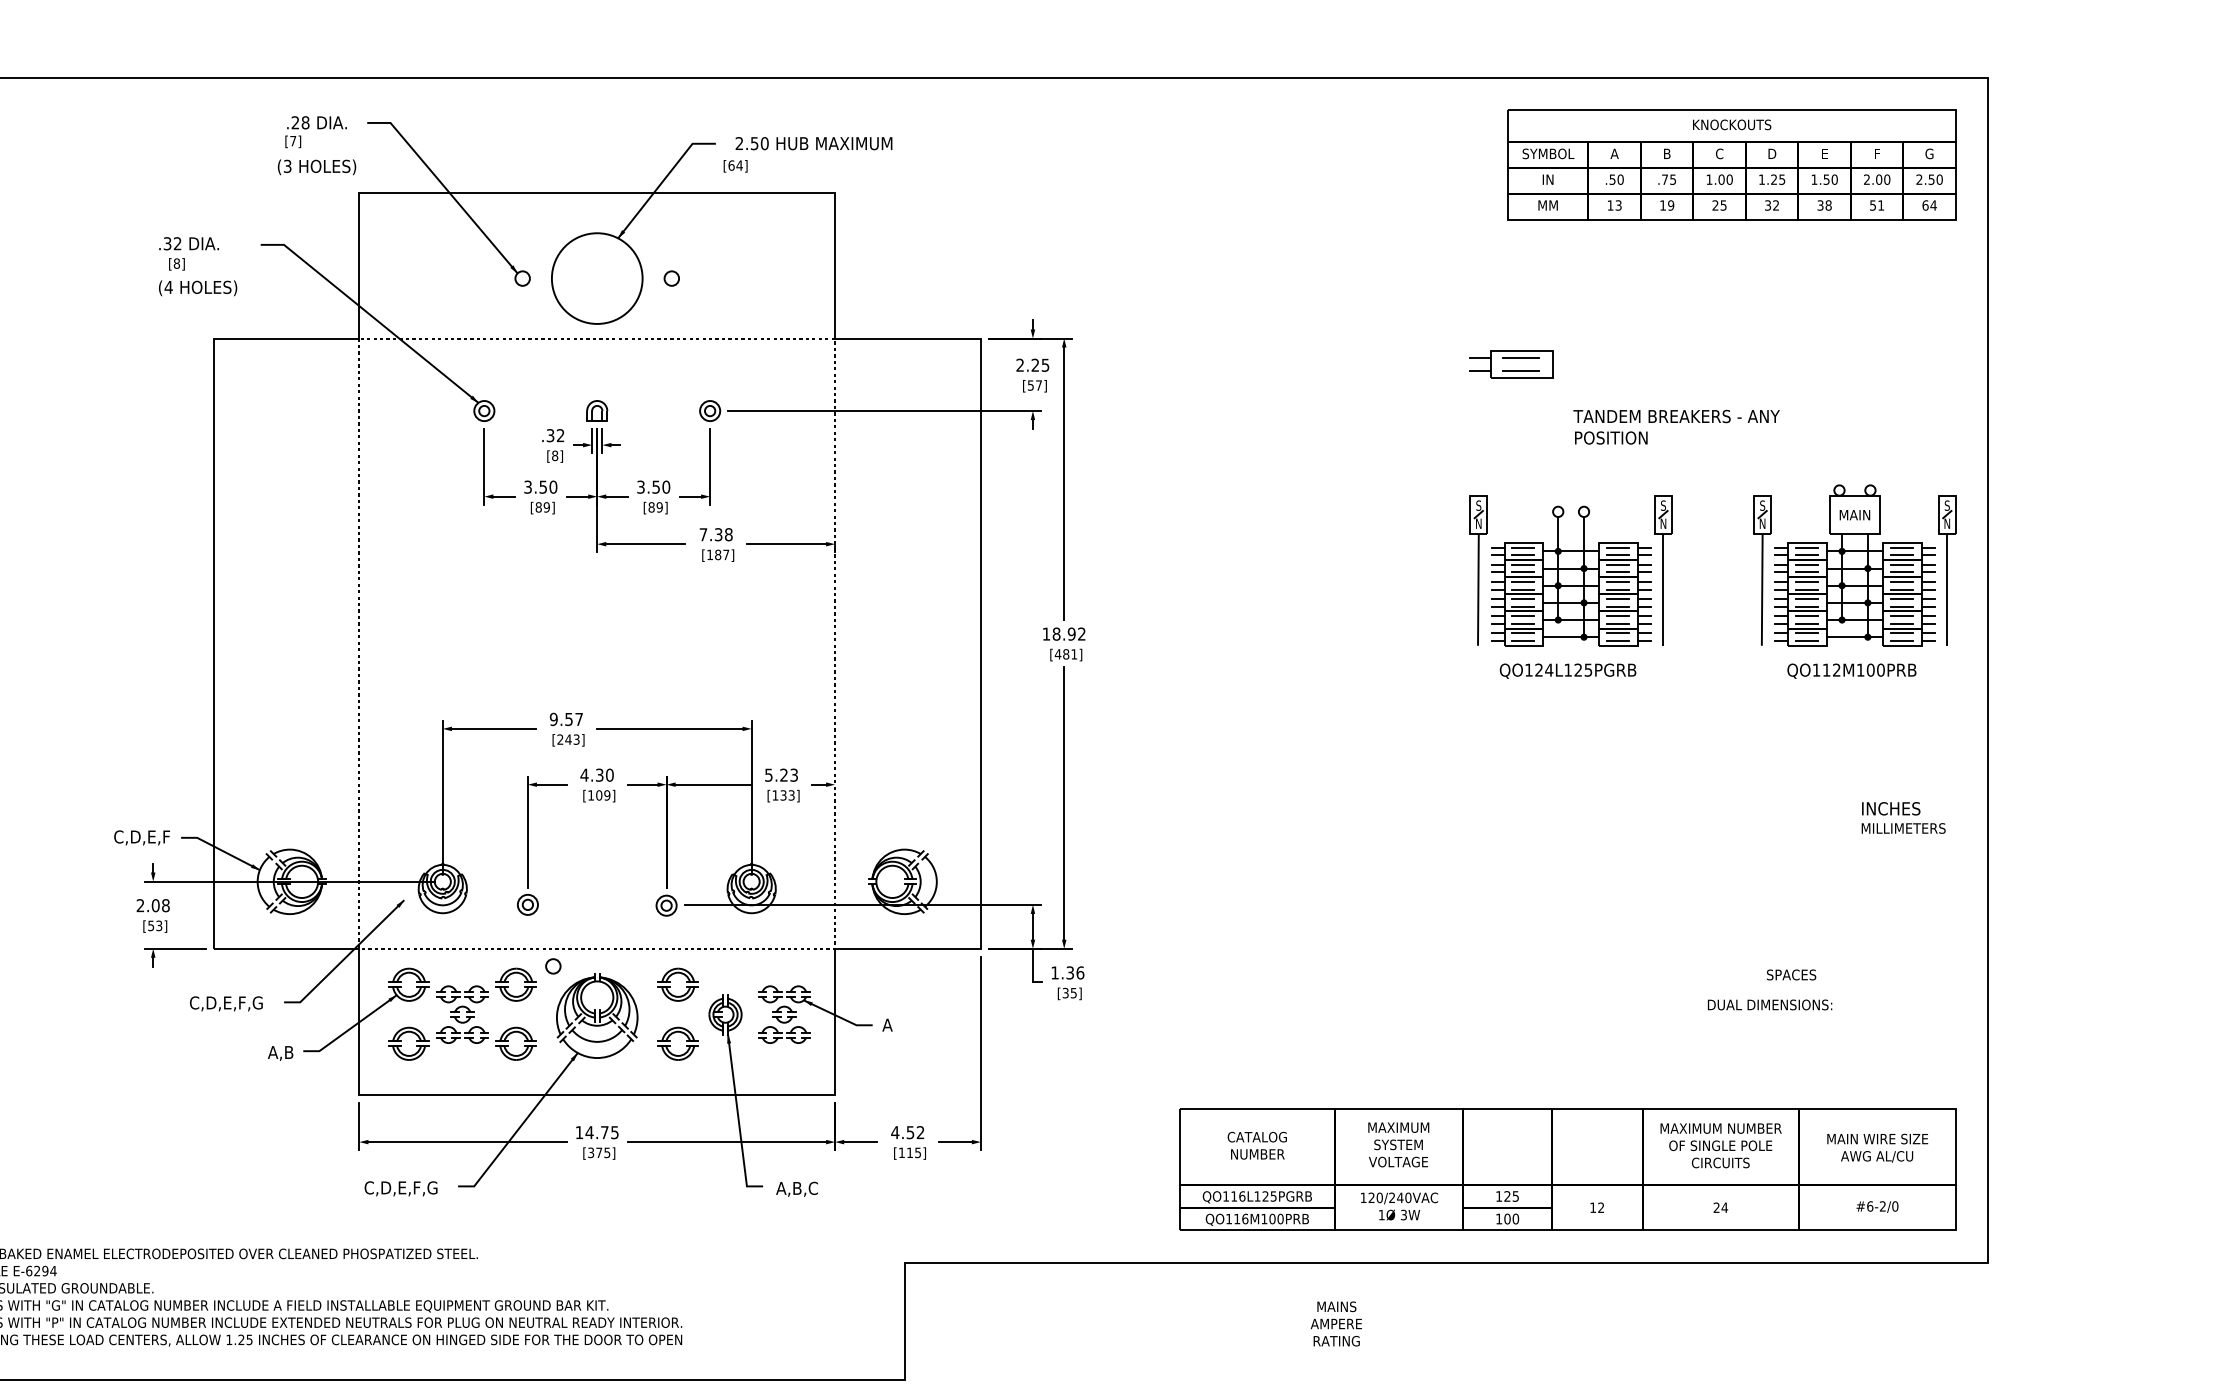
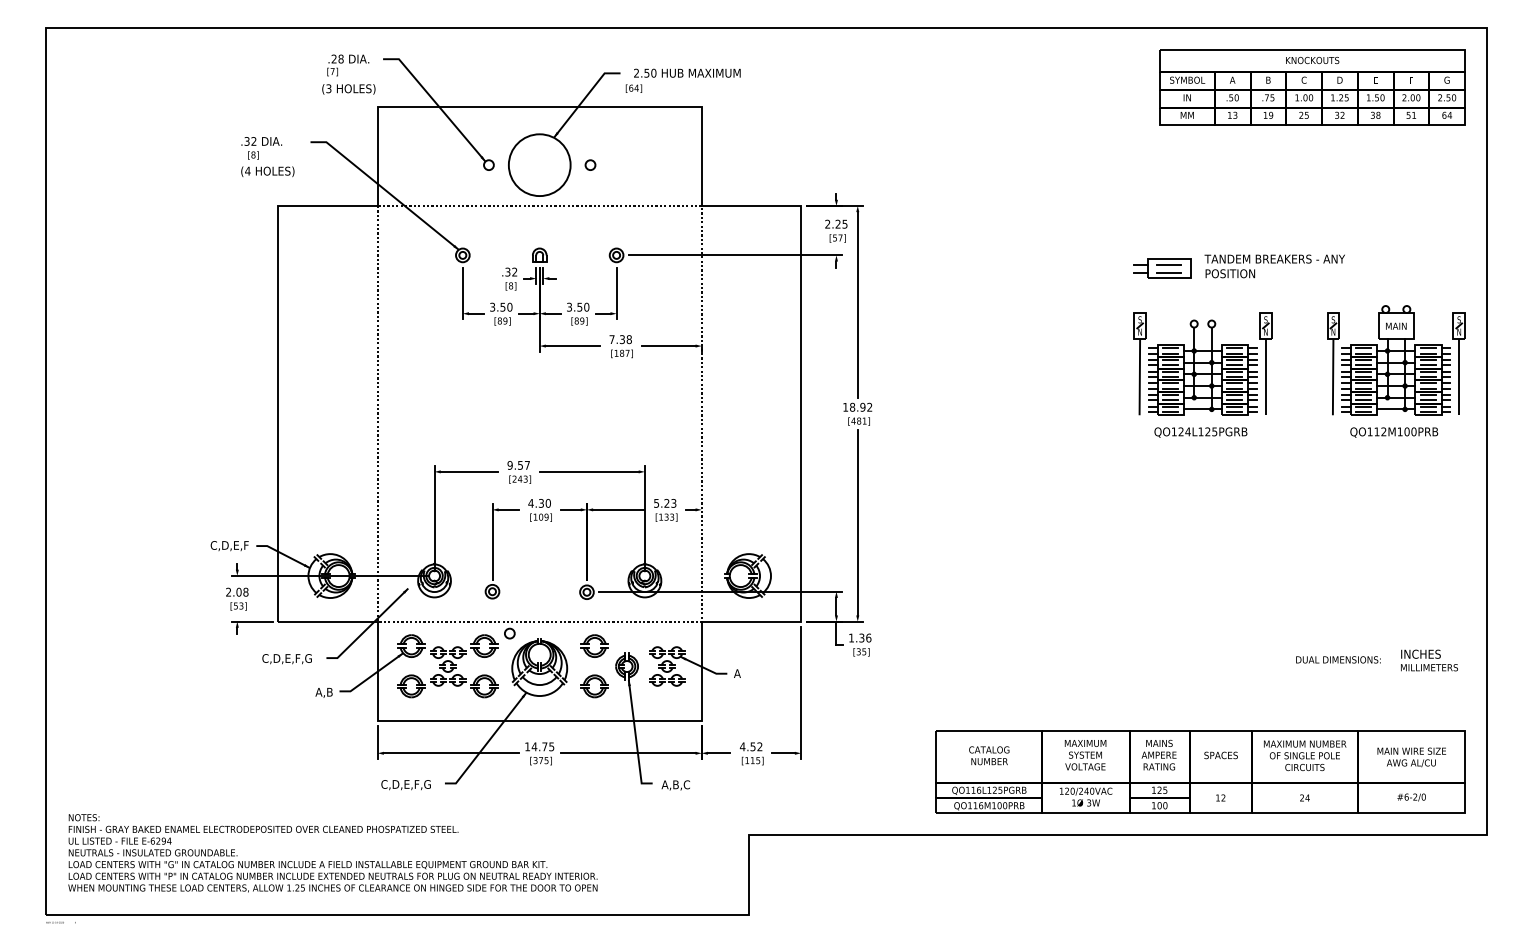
part: (1511, 364) -> (1162, 268), moved
text: (1903, 817) -> (1429, 660), moved
text: (1790, 975) -> (1220, 755), moved
text: (1335, 1323) -> (1158, 754), moved

